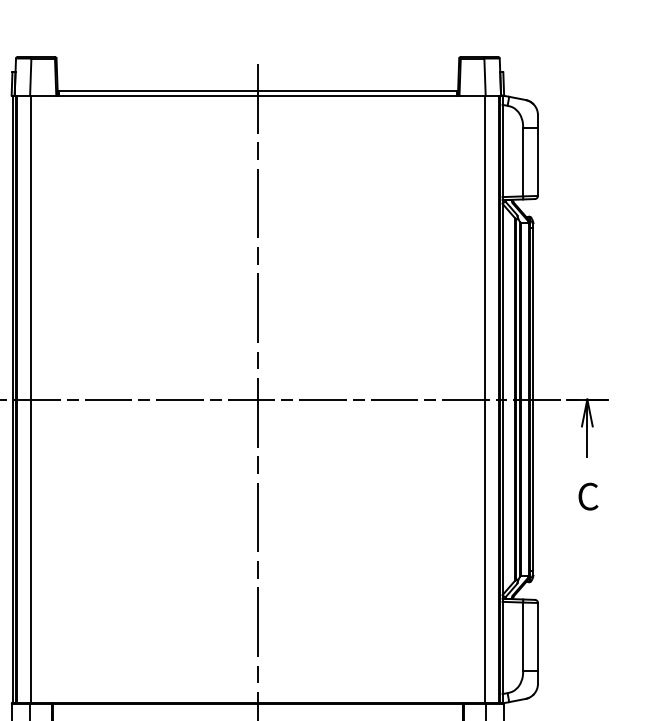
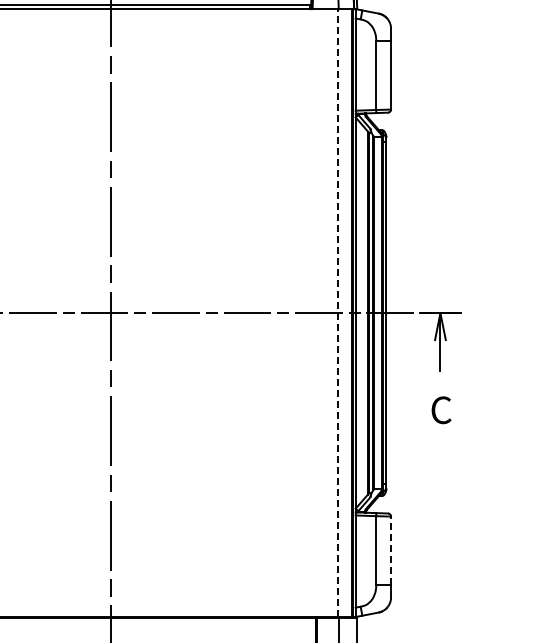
line: (484, 399) -> (337, 313), solid -> dashed
line: (537, 636) -> (390, 550), solid -> dashed

